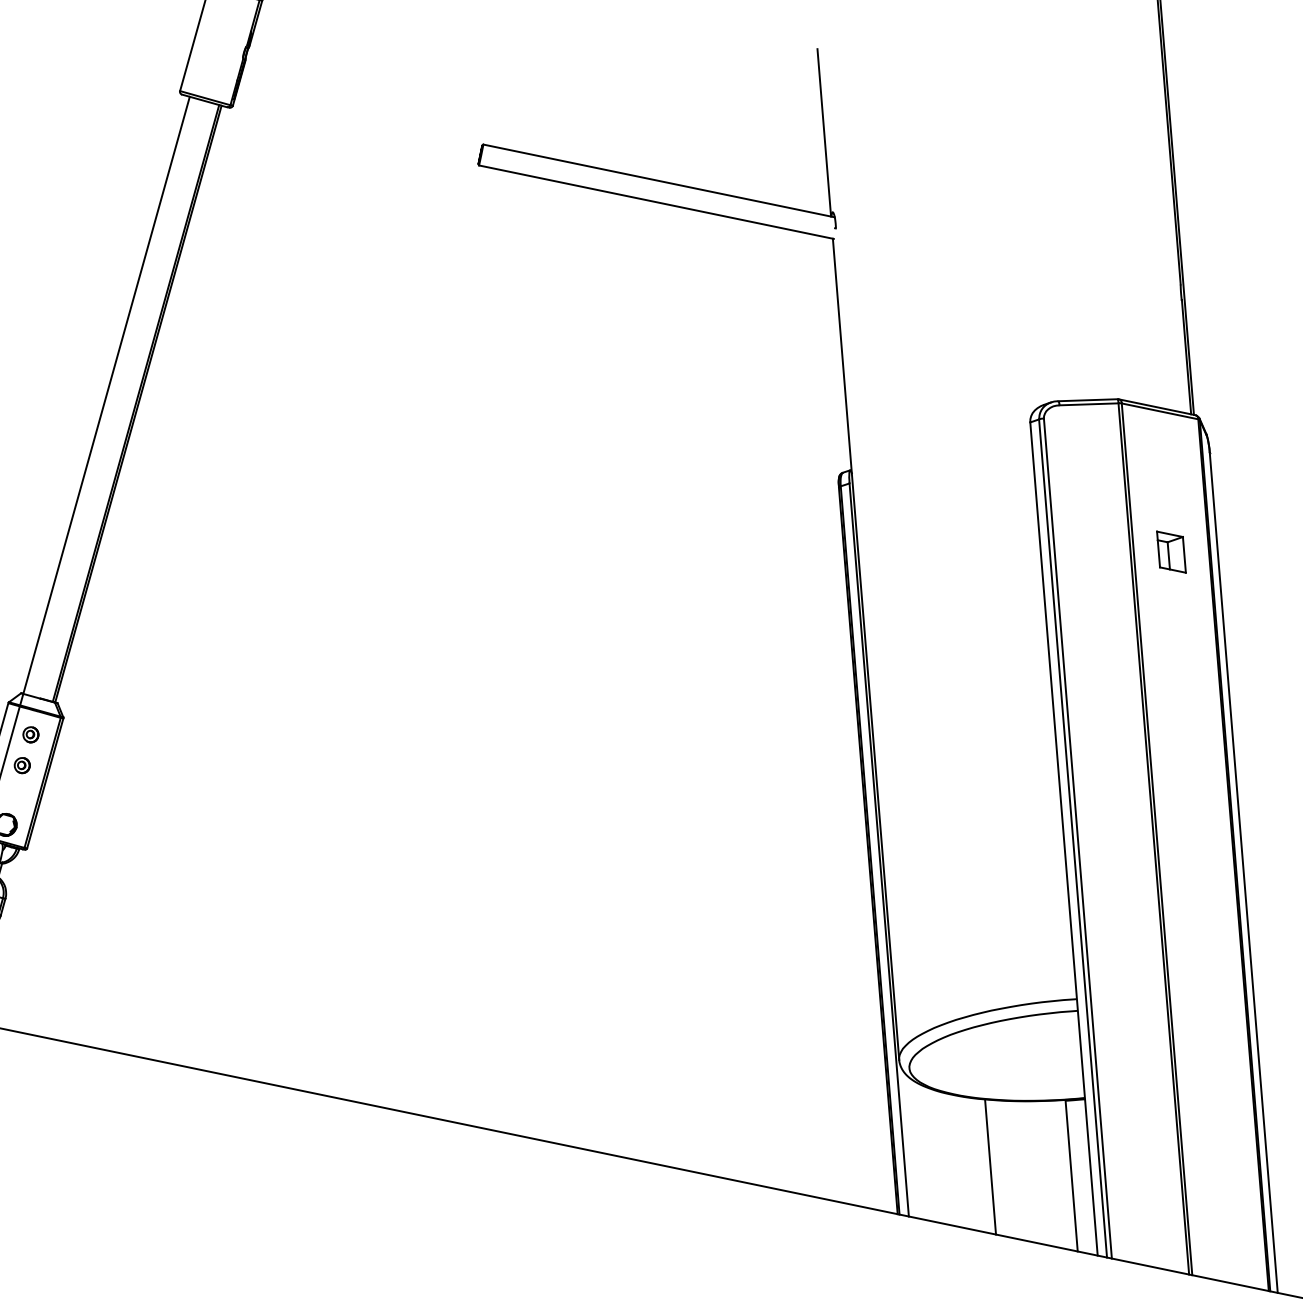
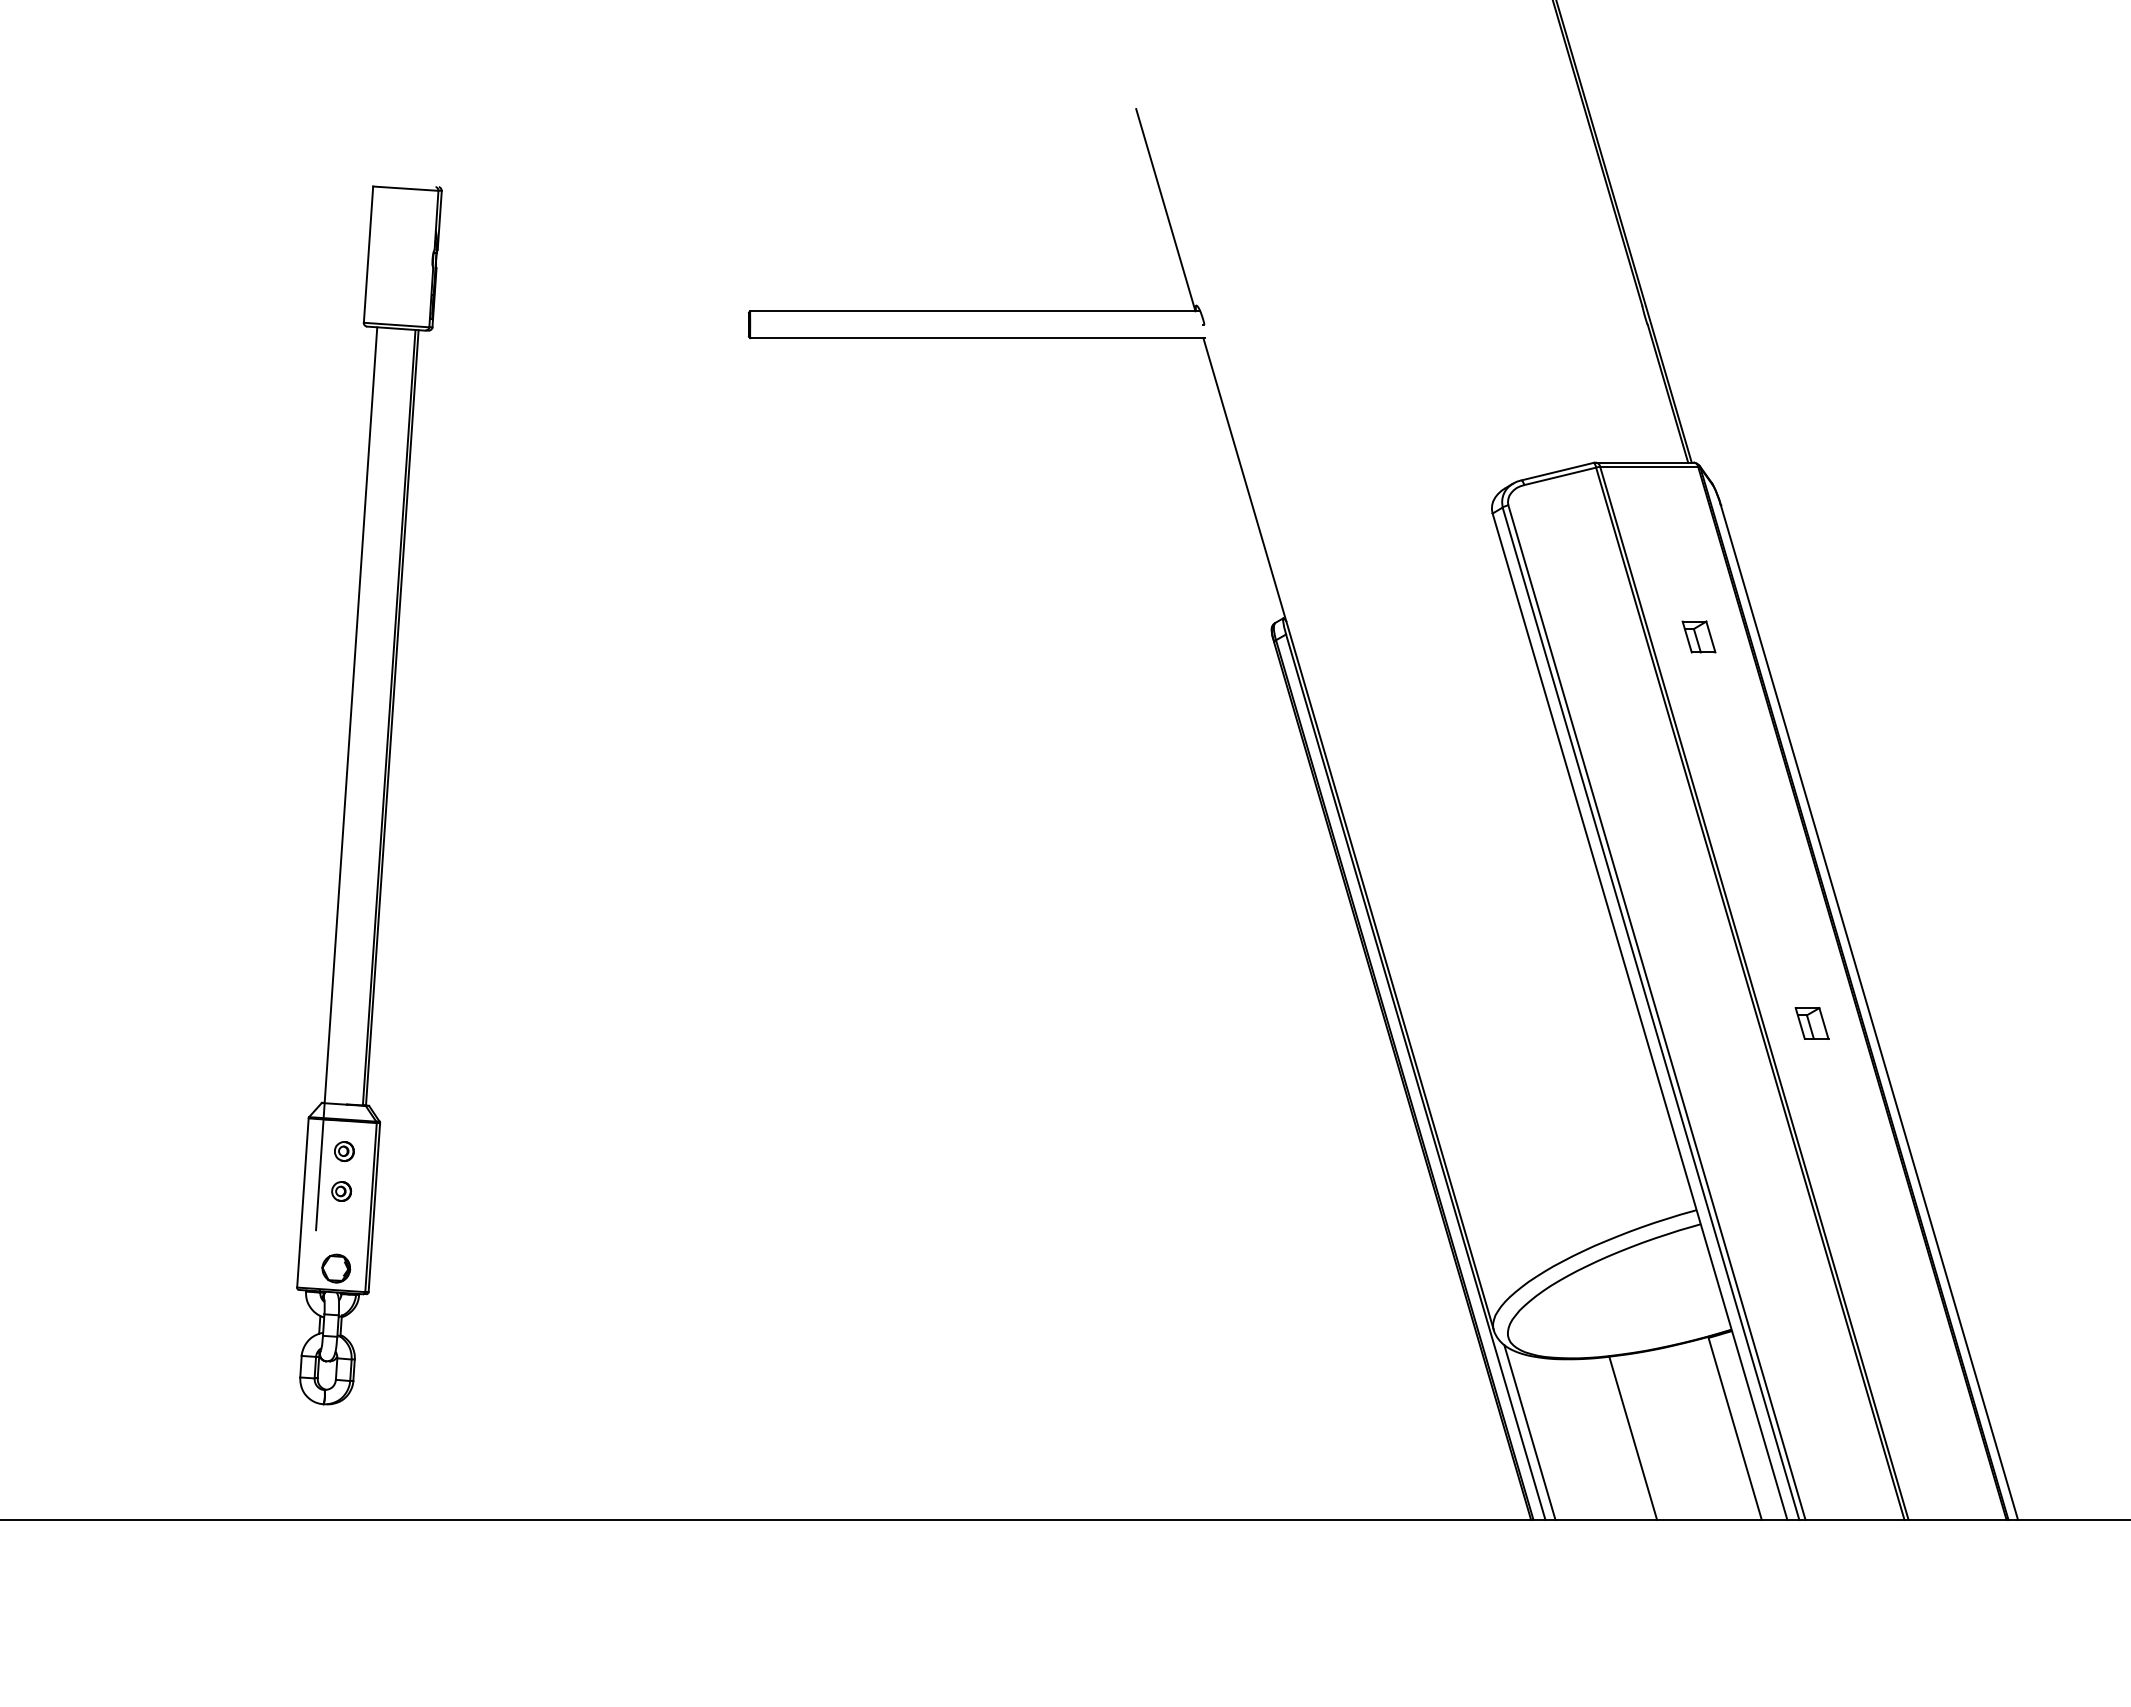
part: (1171, 551) -> (1698, 636), size x0.71
part: (1196, 872) -> (1811, 1023), added
line: (910, 1145) -> (1529, 1432), added

